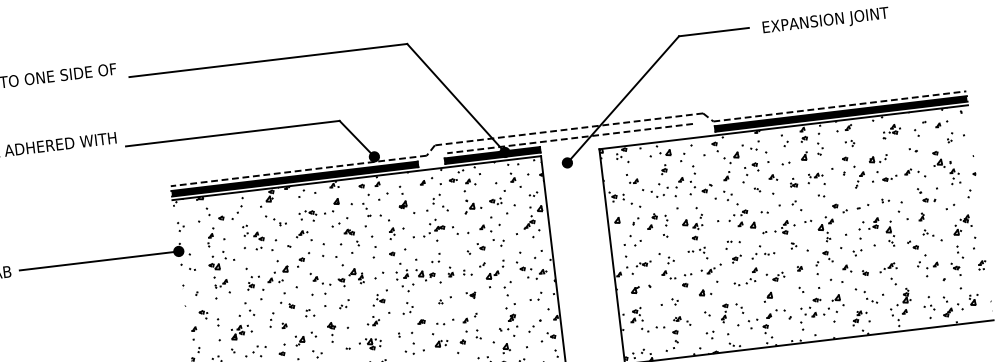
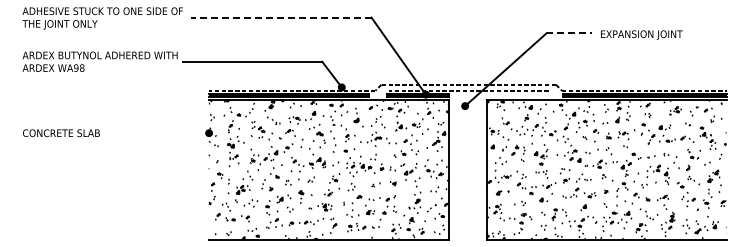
line: (714, 32) -> (569, 33), solid -> dashed
line: (267, 60) -> (280, 17), solid -> dashed
line: (99, 261) -> (157, 133), removed

